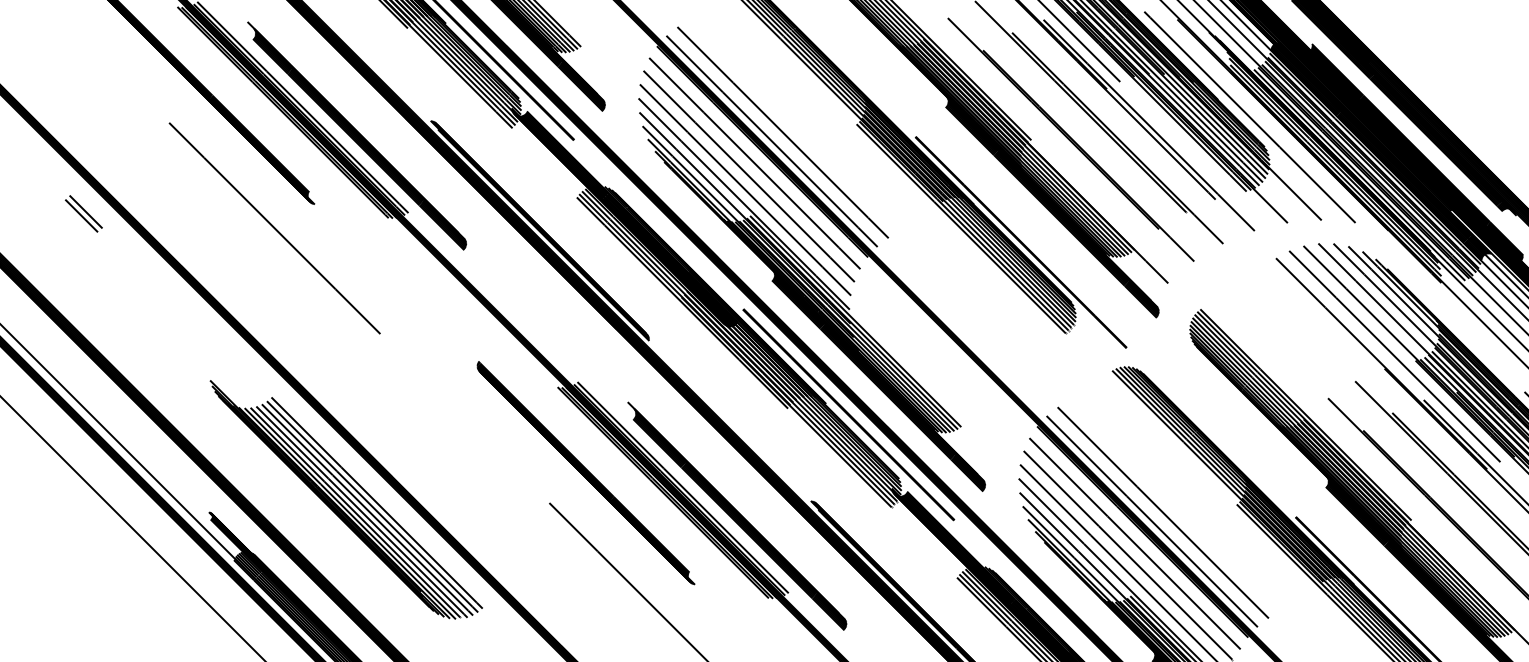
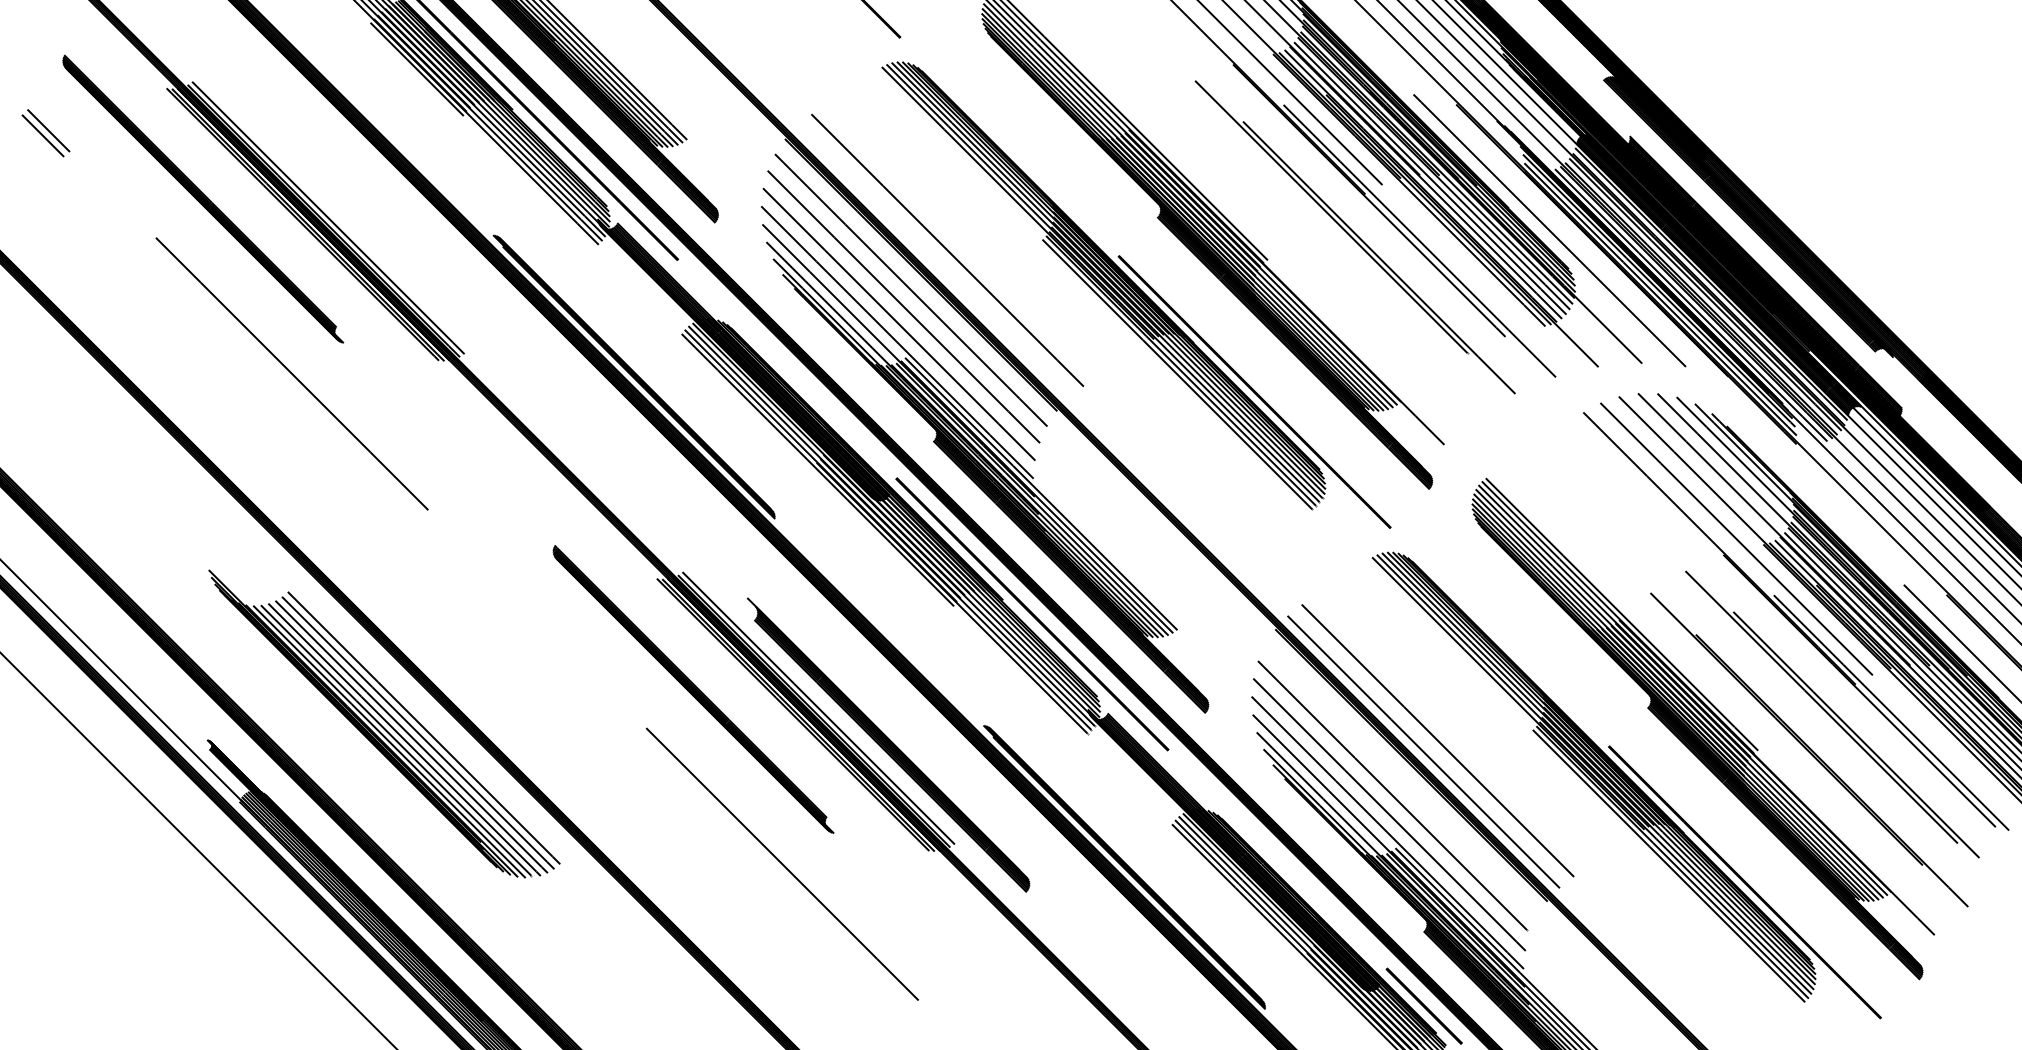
part: (356, 135) -> (397, 254), removed
part: (1070, 139) -> (1318, 259), removed
line: (771, 141) -> (932, 261), removed
part: (83, 214) -> (45, 133), moved
line: (1135, 543) -> (1401, 780), removed

